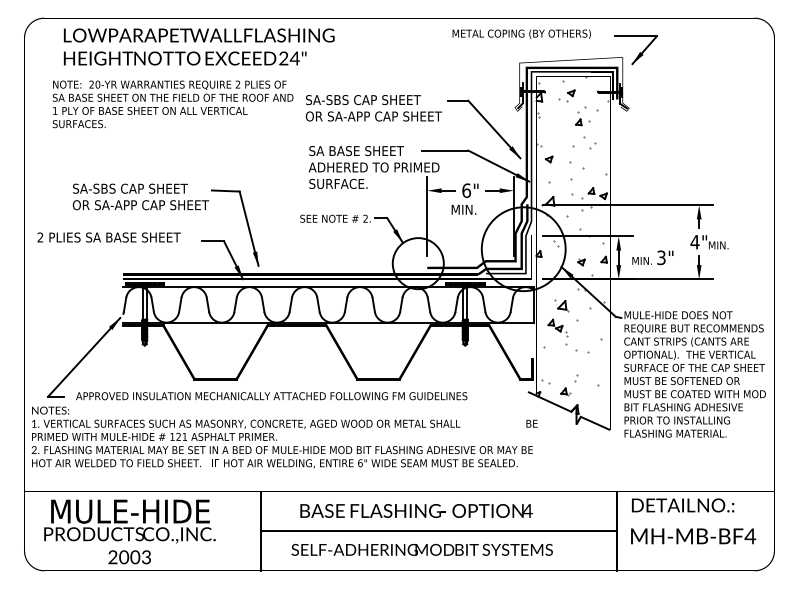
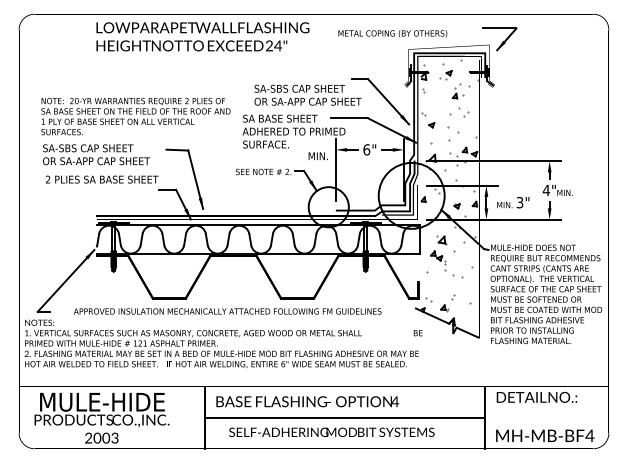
text: (521, 33) -> (392, 33), moved
text: (199, 46) -> (203, 36), moved
text: (172, 104) -> (135, 116), moved
text: (373, 108) -> (307, 95), moved
text: (140, 196) -> (96, 154), moved
text: (463, 209) -> (317, 156), moved
text: (108, 237) -> (101, 179), moved
text: (271, 396) -> (227, 311), moved
text: (416, 510) -> (307, 401), moved
text: (693, 536) -> (545, 435), moved

